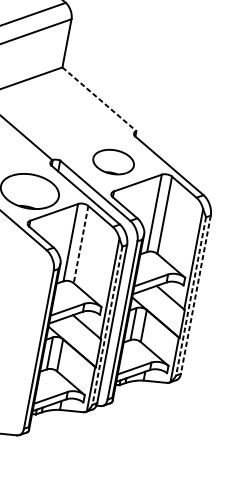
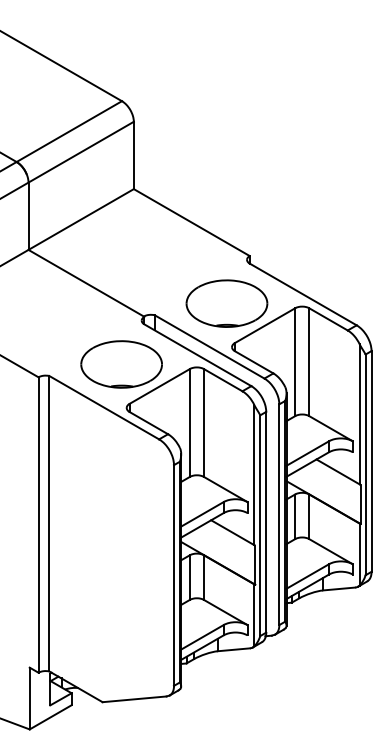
line: (99, 99) -> (191, 222), dashed -> solid
part: (113, 161) -> (226, 303), size x1.43
line: (81, 244) -> (204, 423), dashed -> solid
line: (195, 294) -> (371, 461), dashed -> solid
line: (190, 296) -> (365, 465), dashed -> solid
line: (107, 326) -> (260, 526), dashed -> solid

